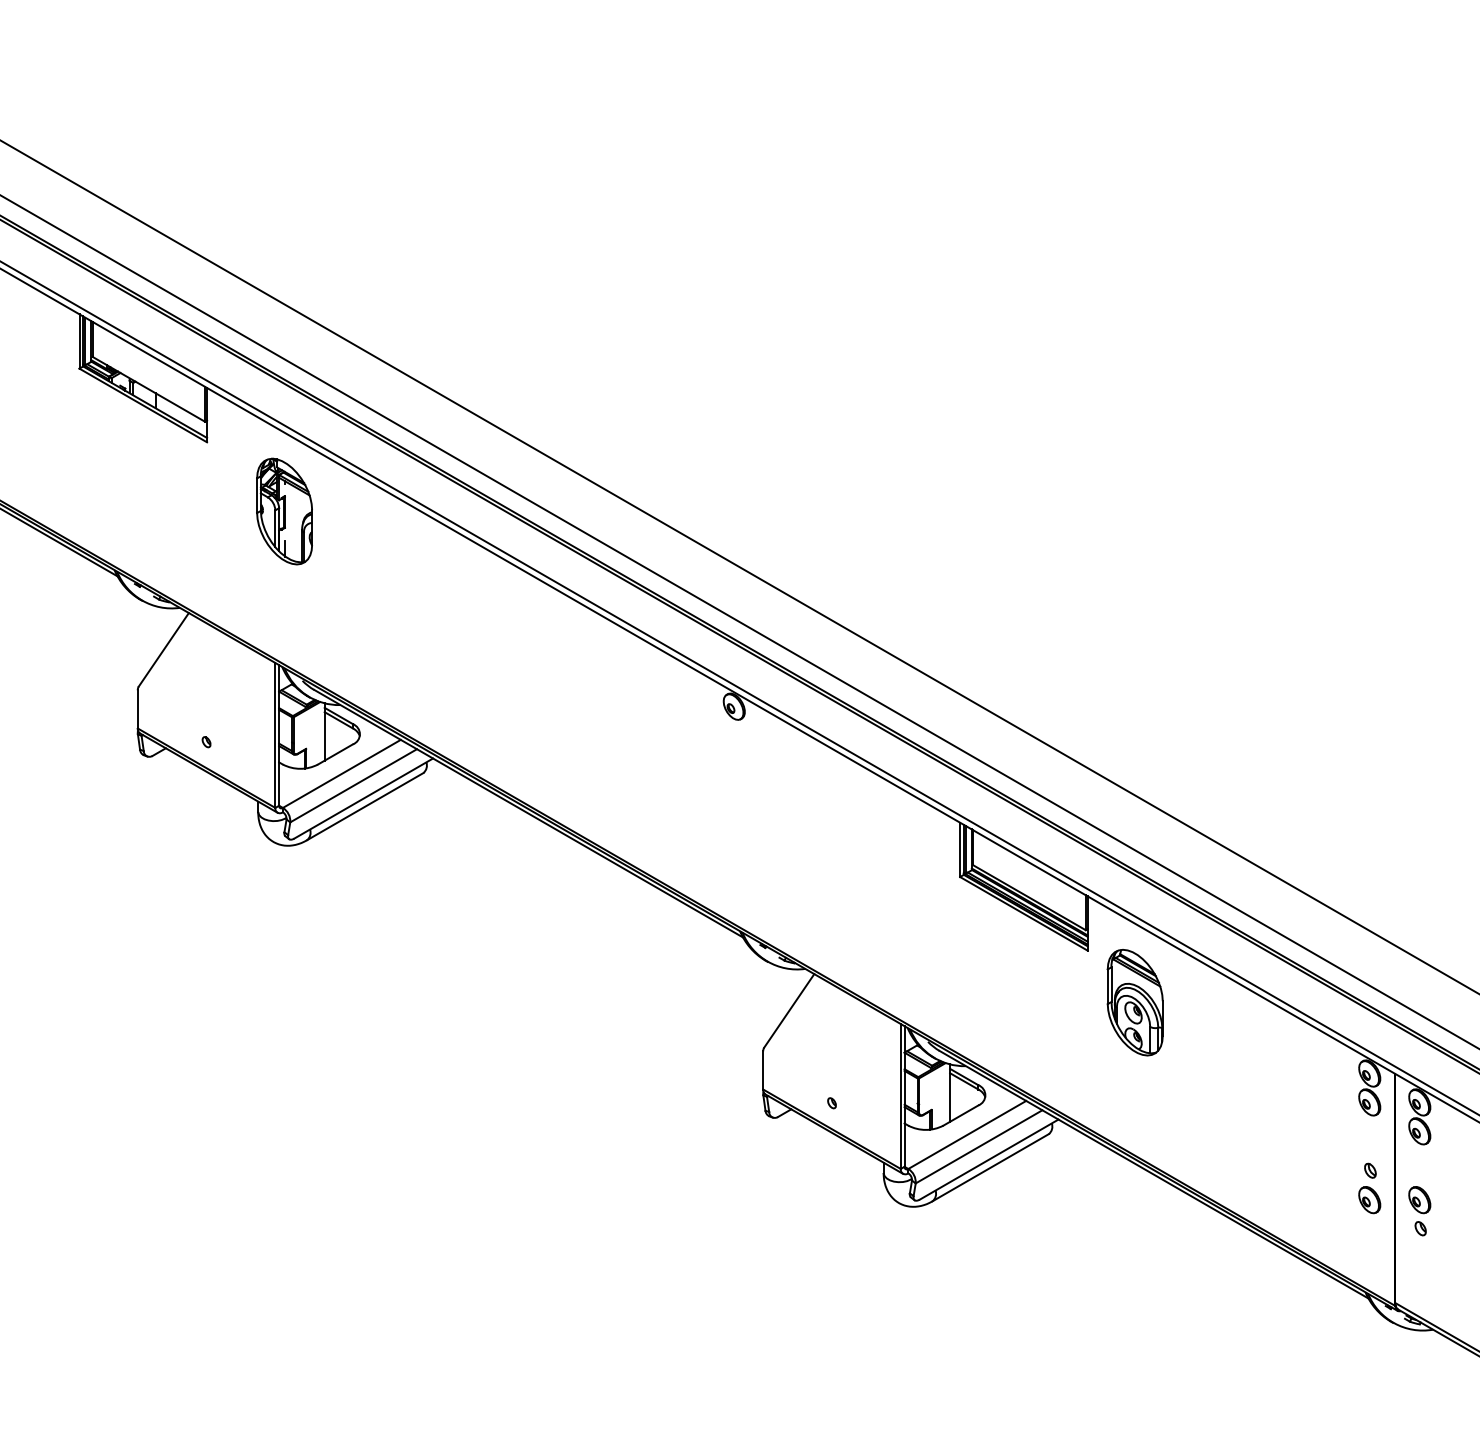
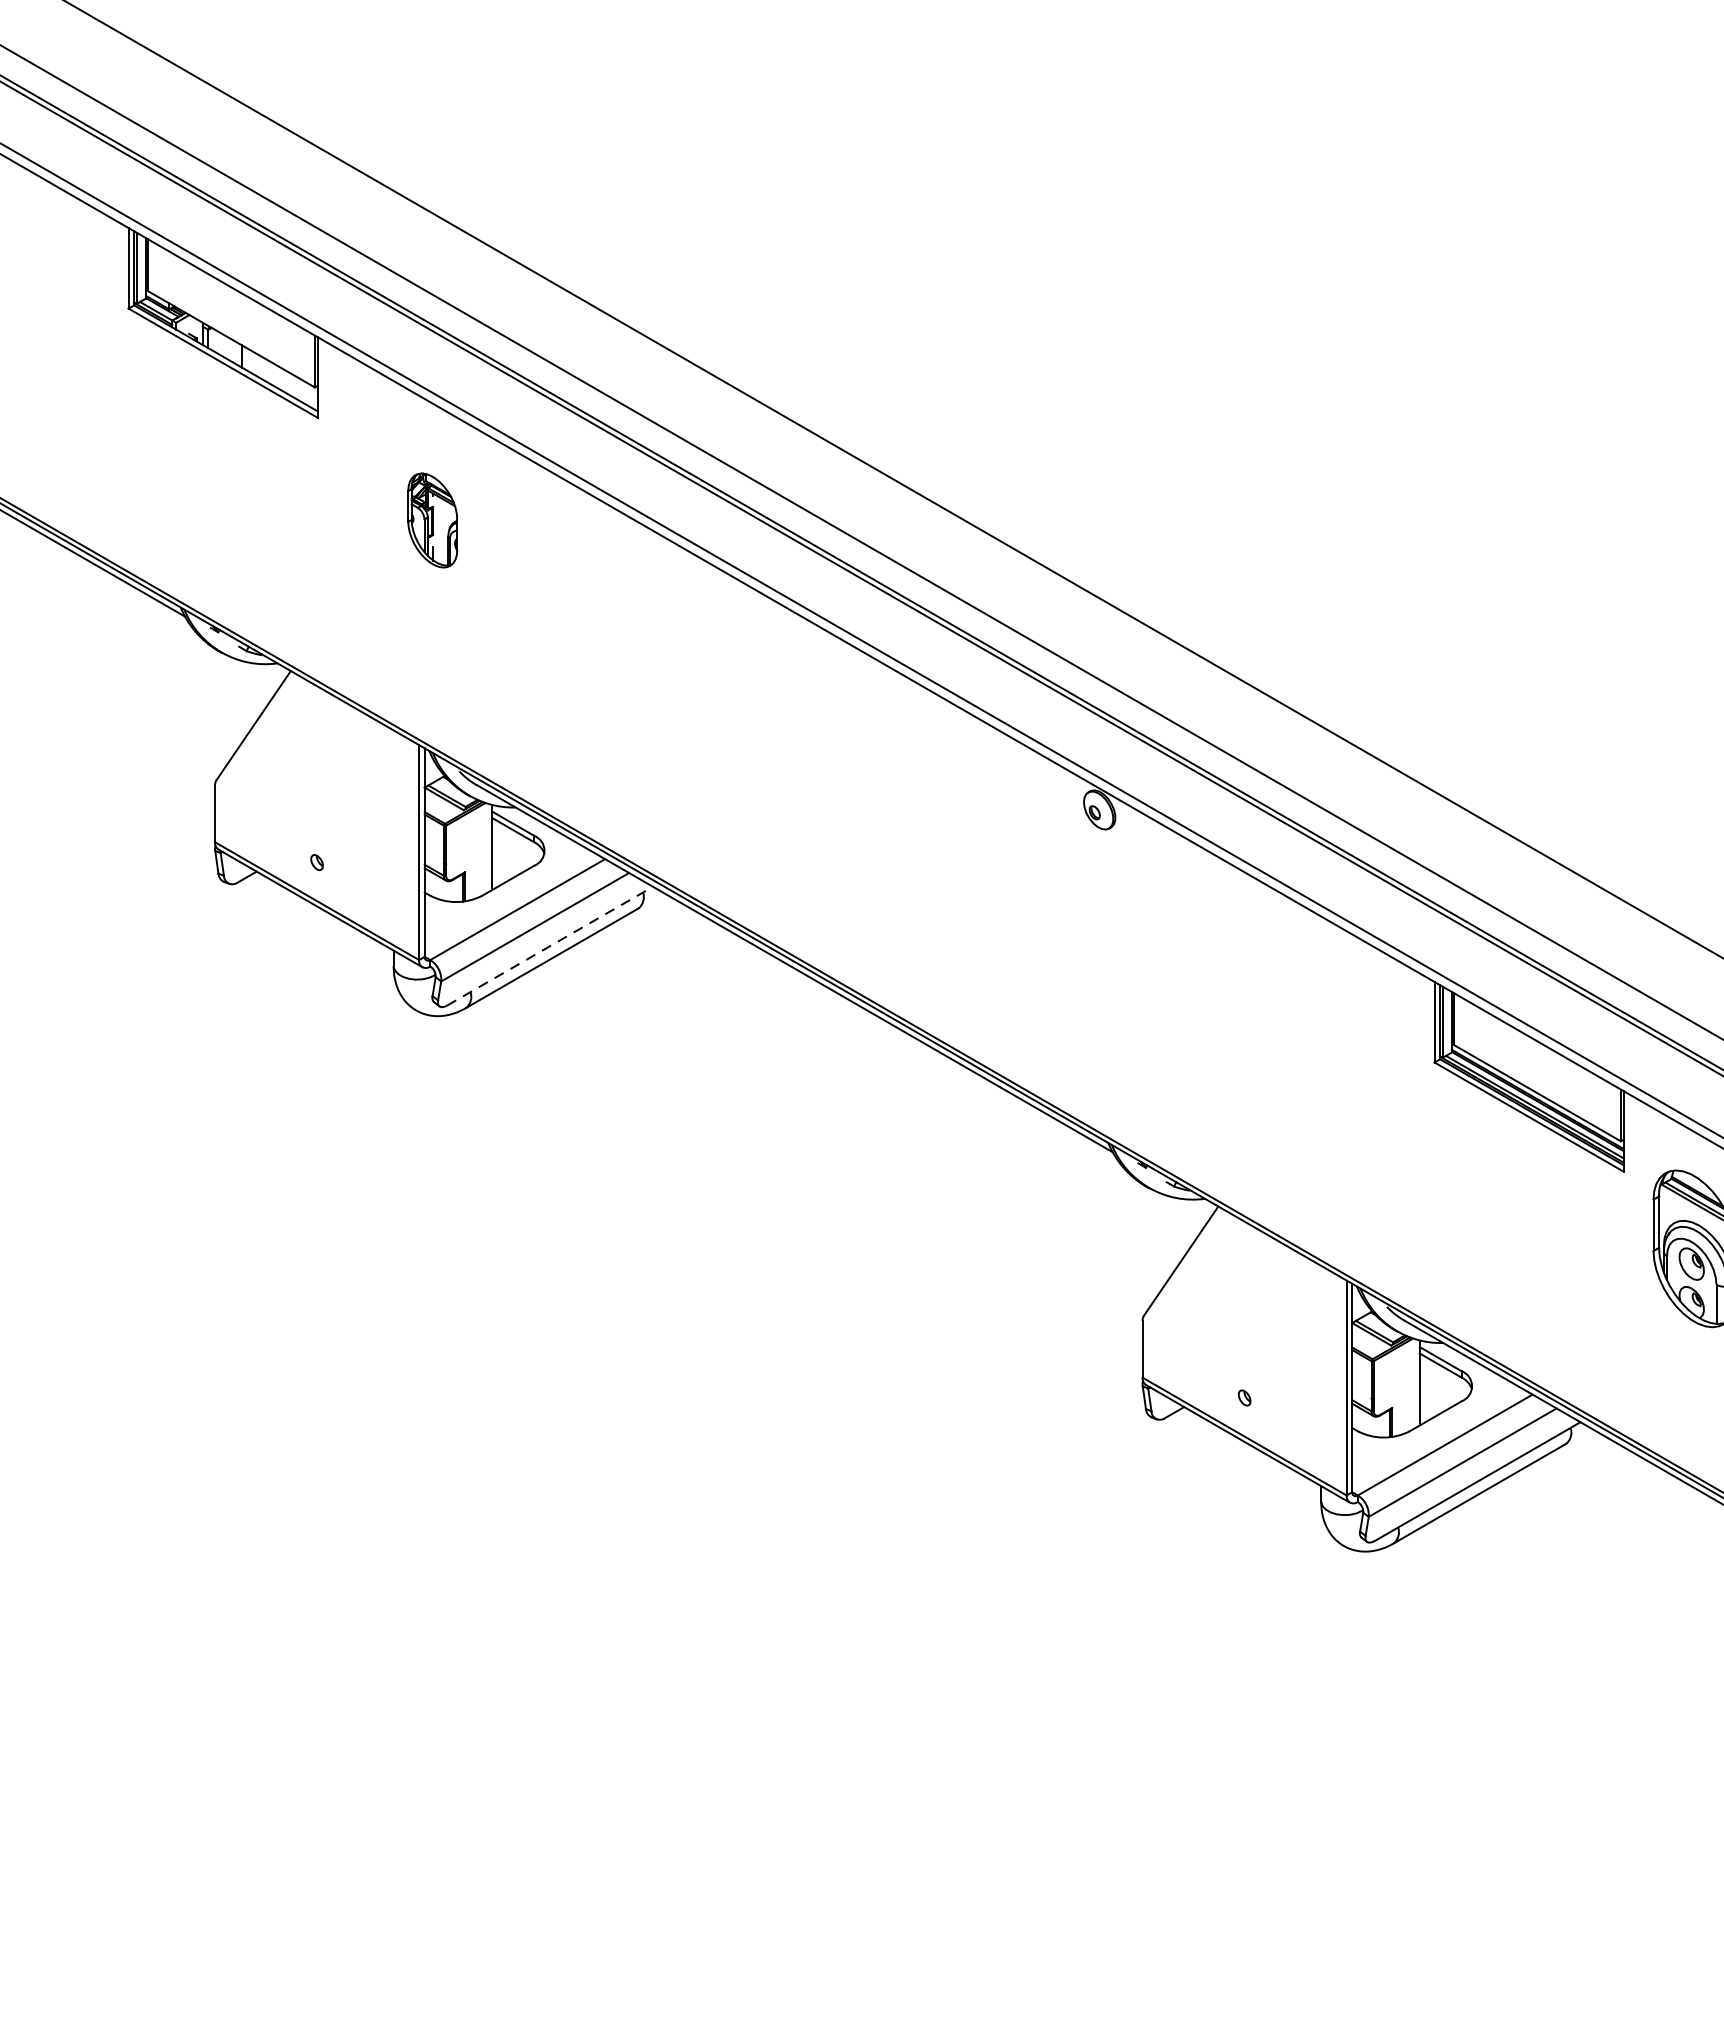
part: (284, 511) -> (432, 520), size x0.6
line: (364, 798) -> (551, 946), solid -> dashed

